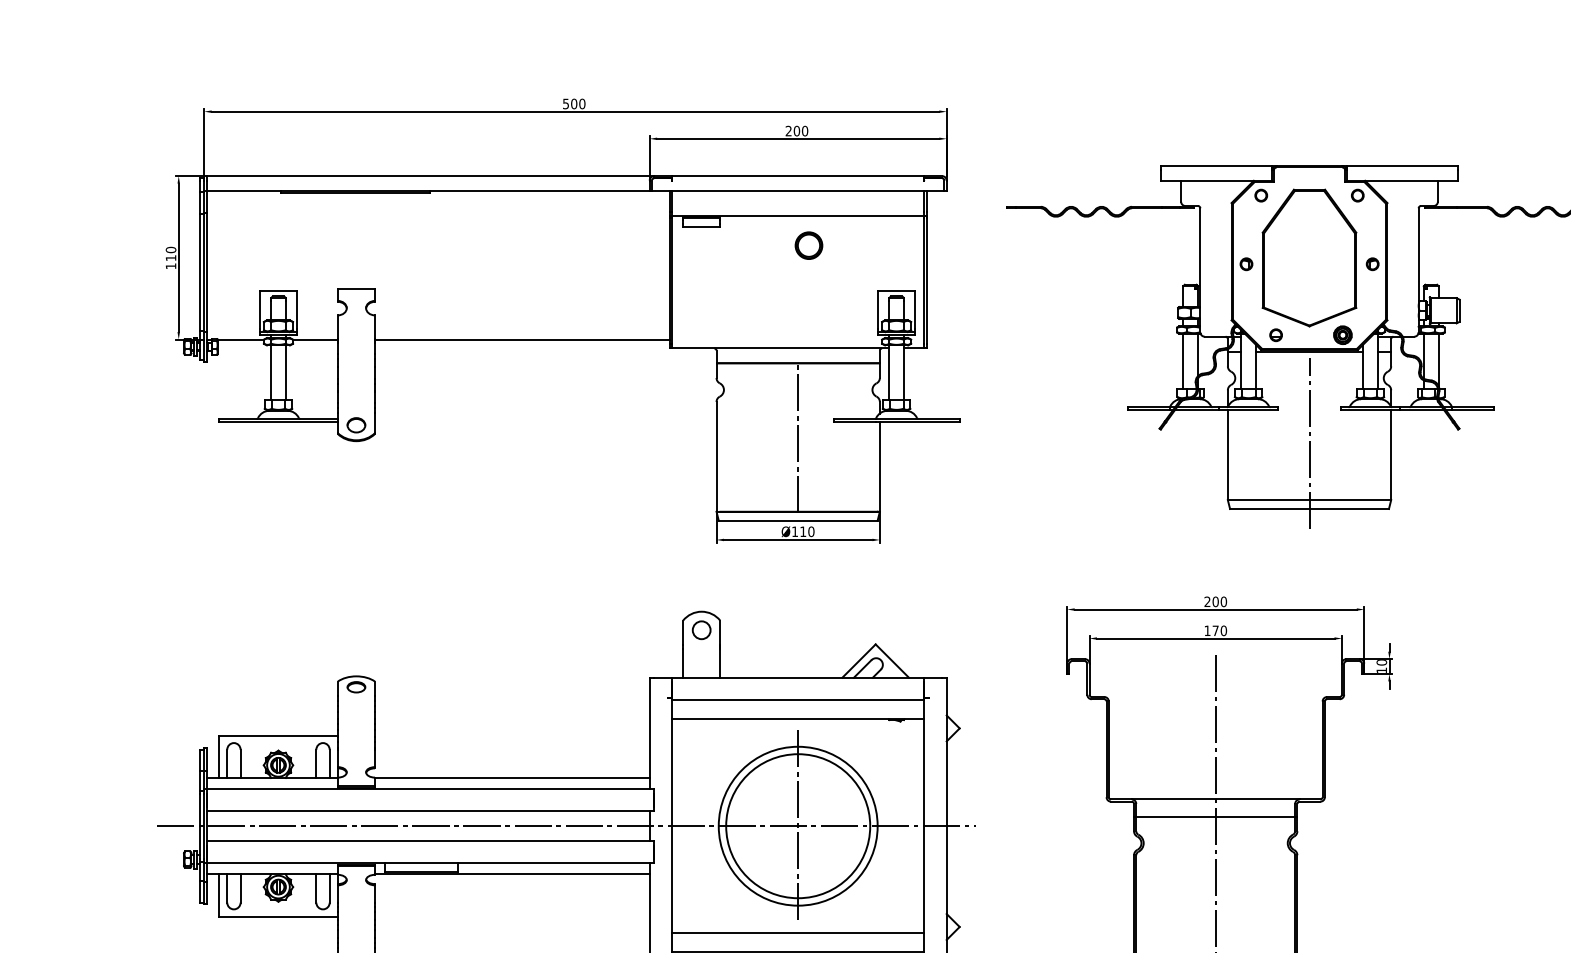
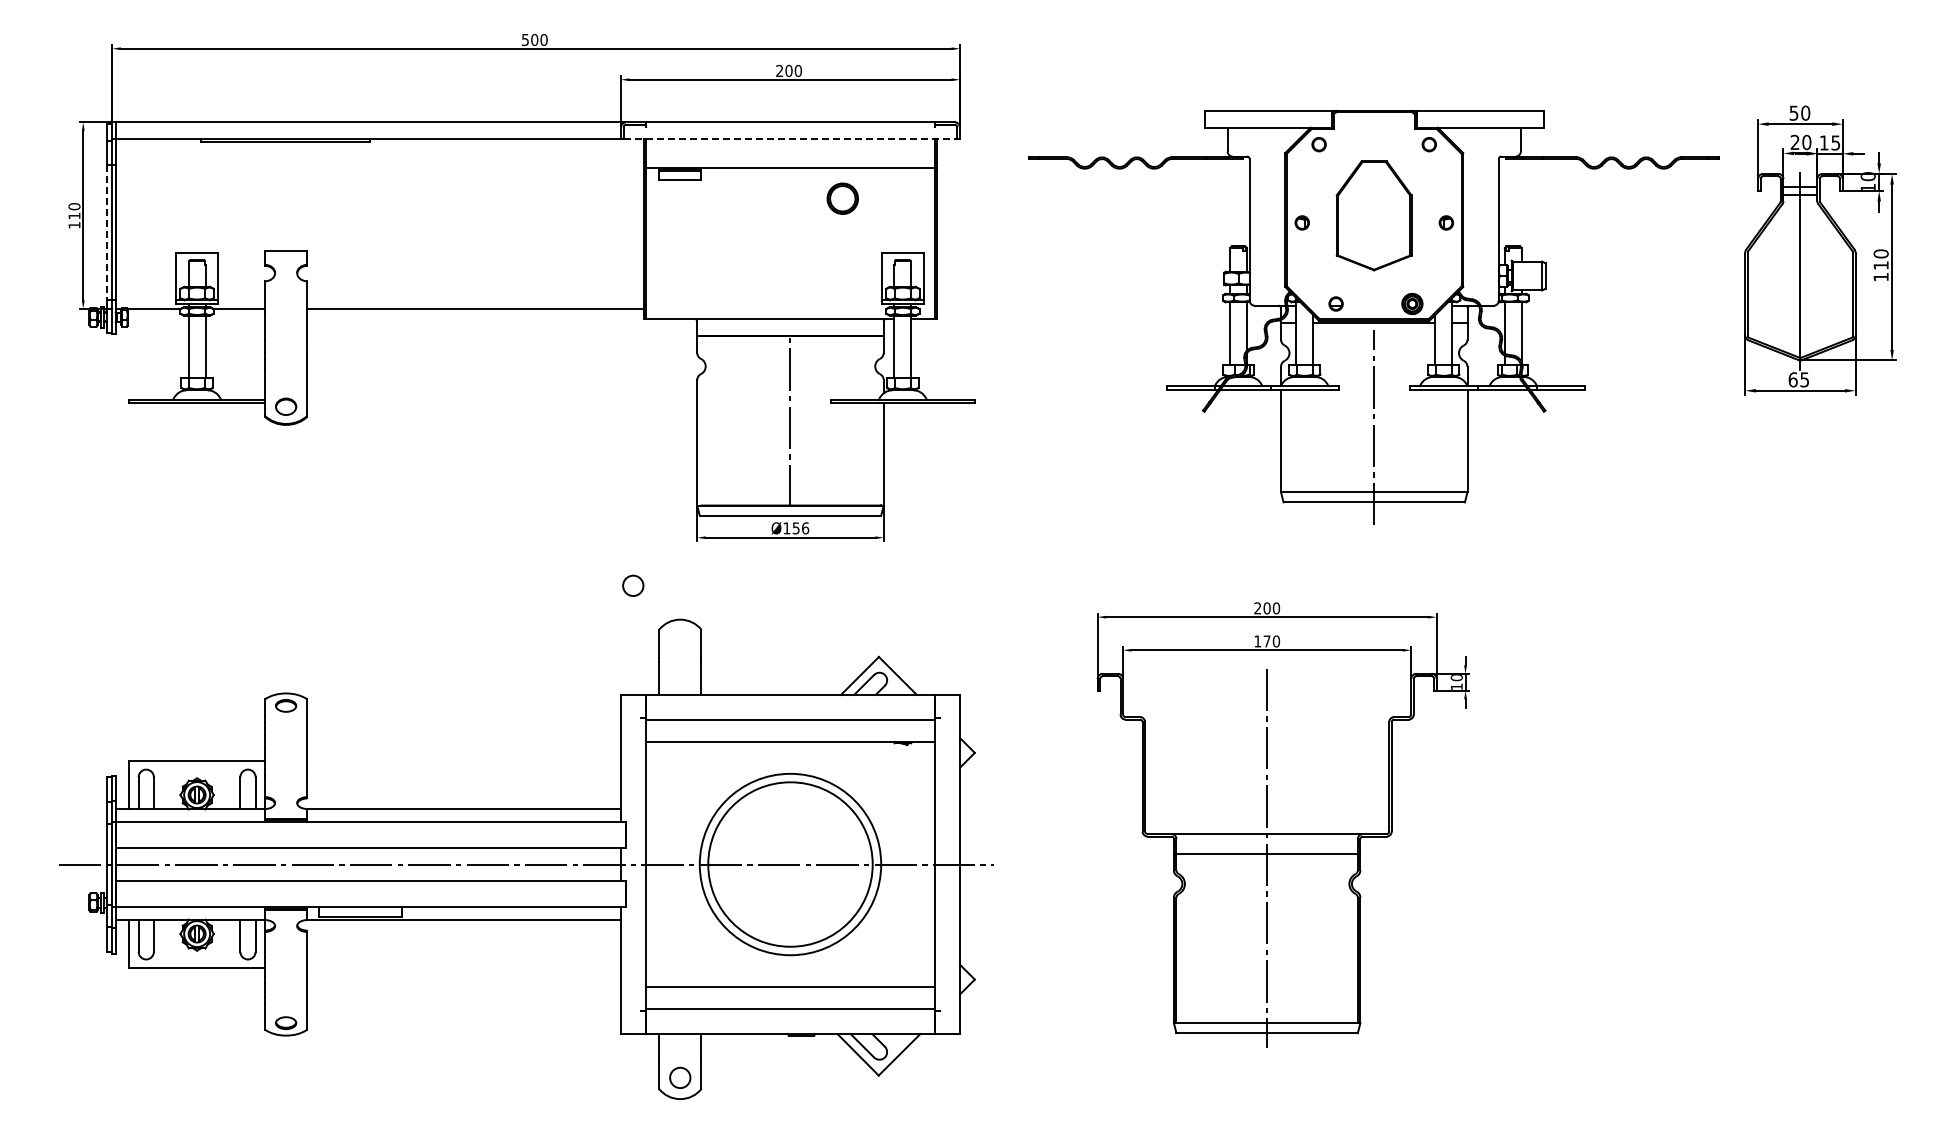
line: (798, 191) -> (790, 139), solid -> dashed
part: (808, 245) -> (842, 198), moved
part: (1308, 257) -> (1373, 215), size x0.7
line: (199, 273) -> (107, 233), solid -> dashed
text: (806, 531) -> (800, 528), Ø110 -> Ø156
circle: (701, 629) -> (633, 585), moved
line: (798, 826) -> (790, 864), removed

